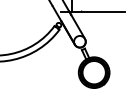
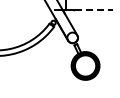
line: (103, 11) -> (94, 10), solid -> dashed

